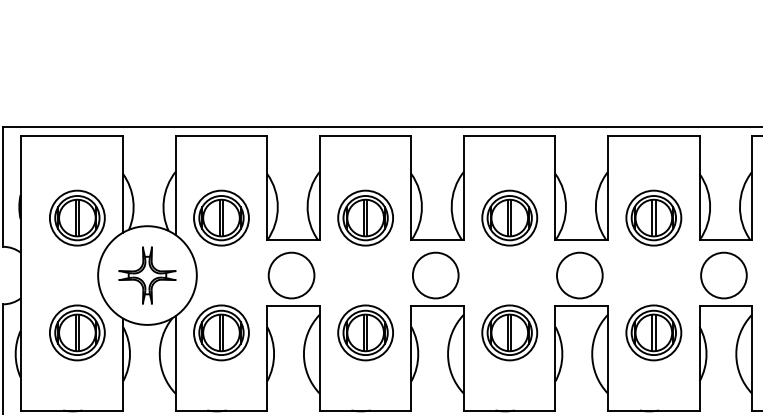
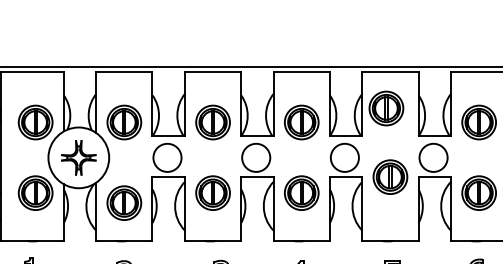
part: (653, 218) -> (386, 108), moved
part: (221, 331) -> (124, 202), moved
part: (653, 331) -> (390, 176), moved

